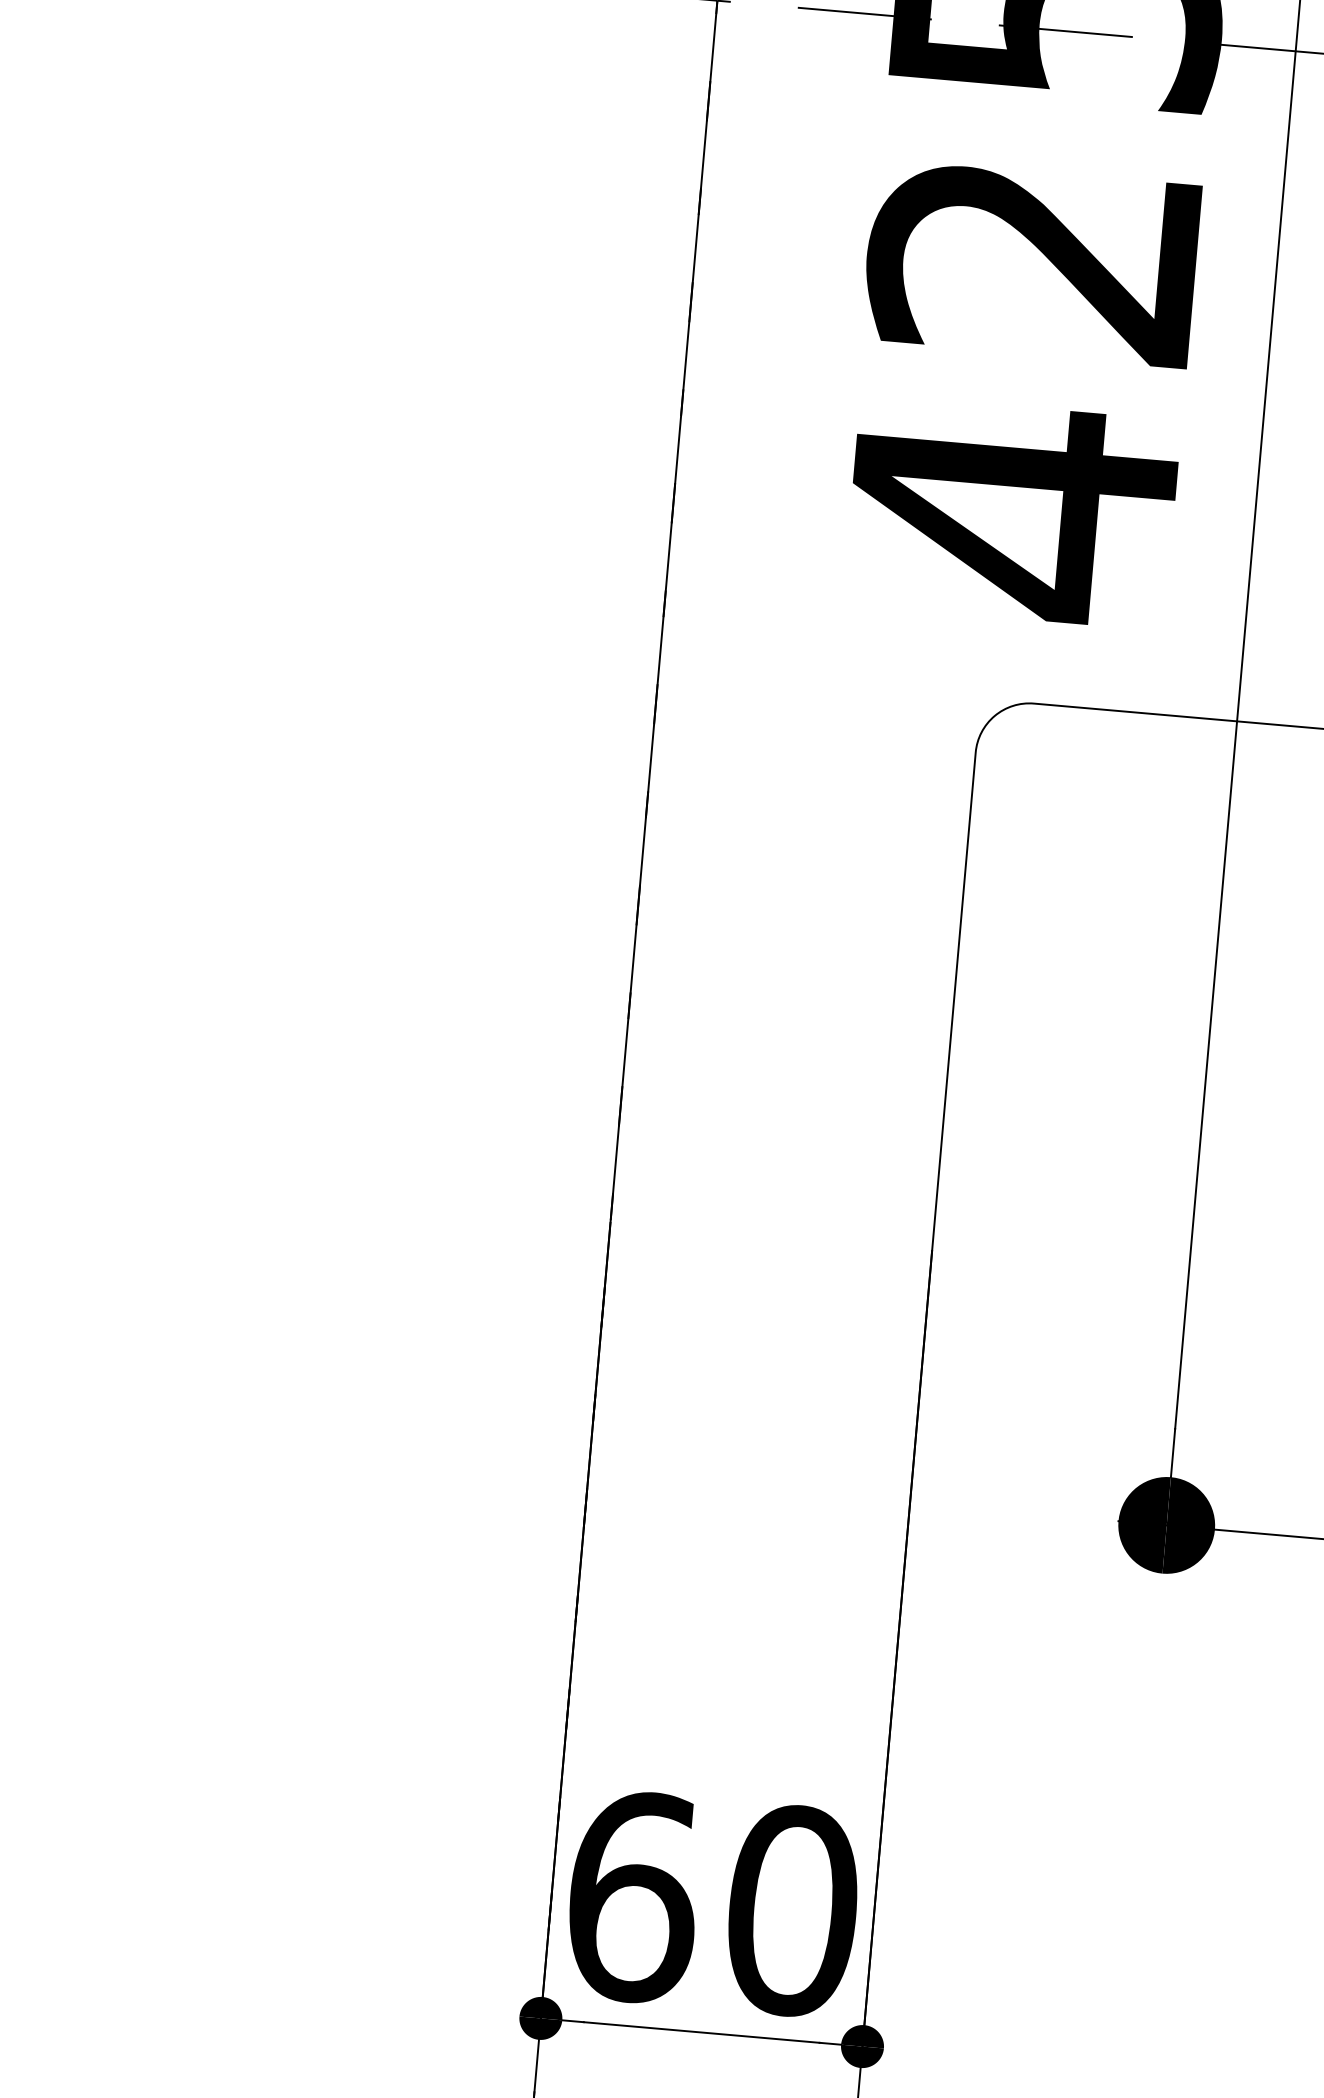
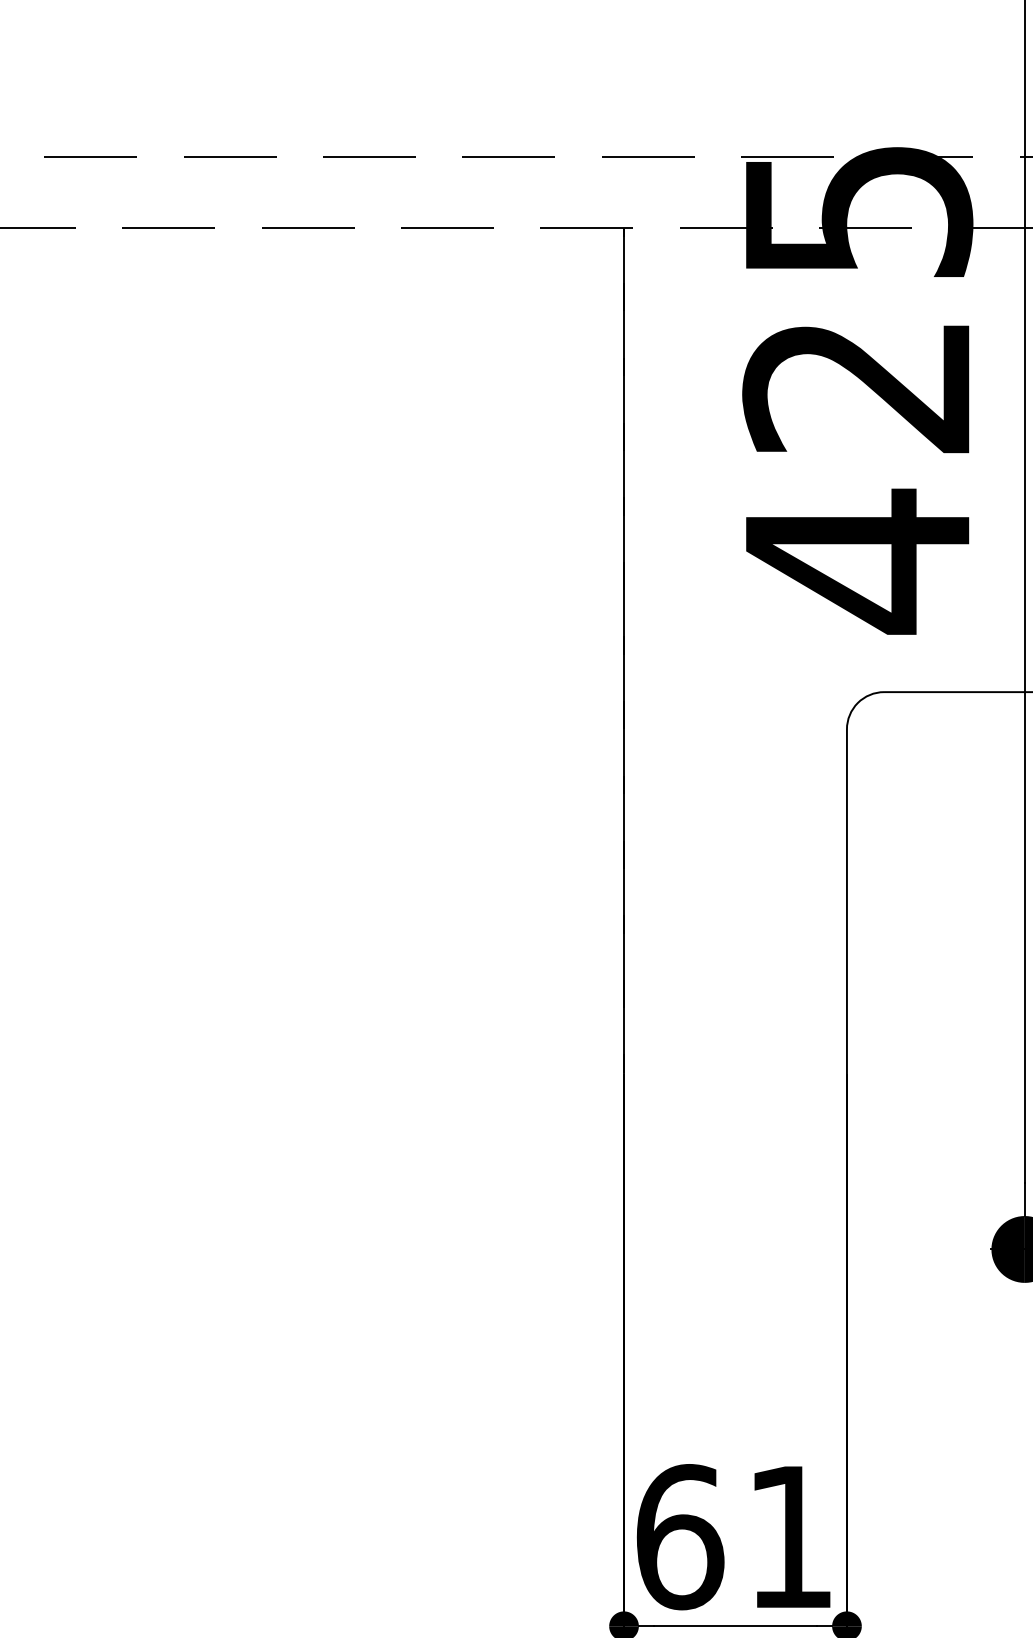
text: (792, 1911) -> (790, 1537), 60 -> 61

